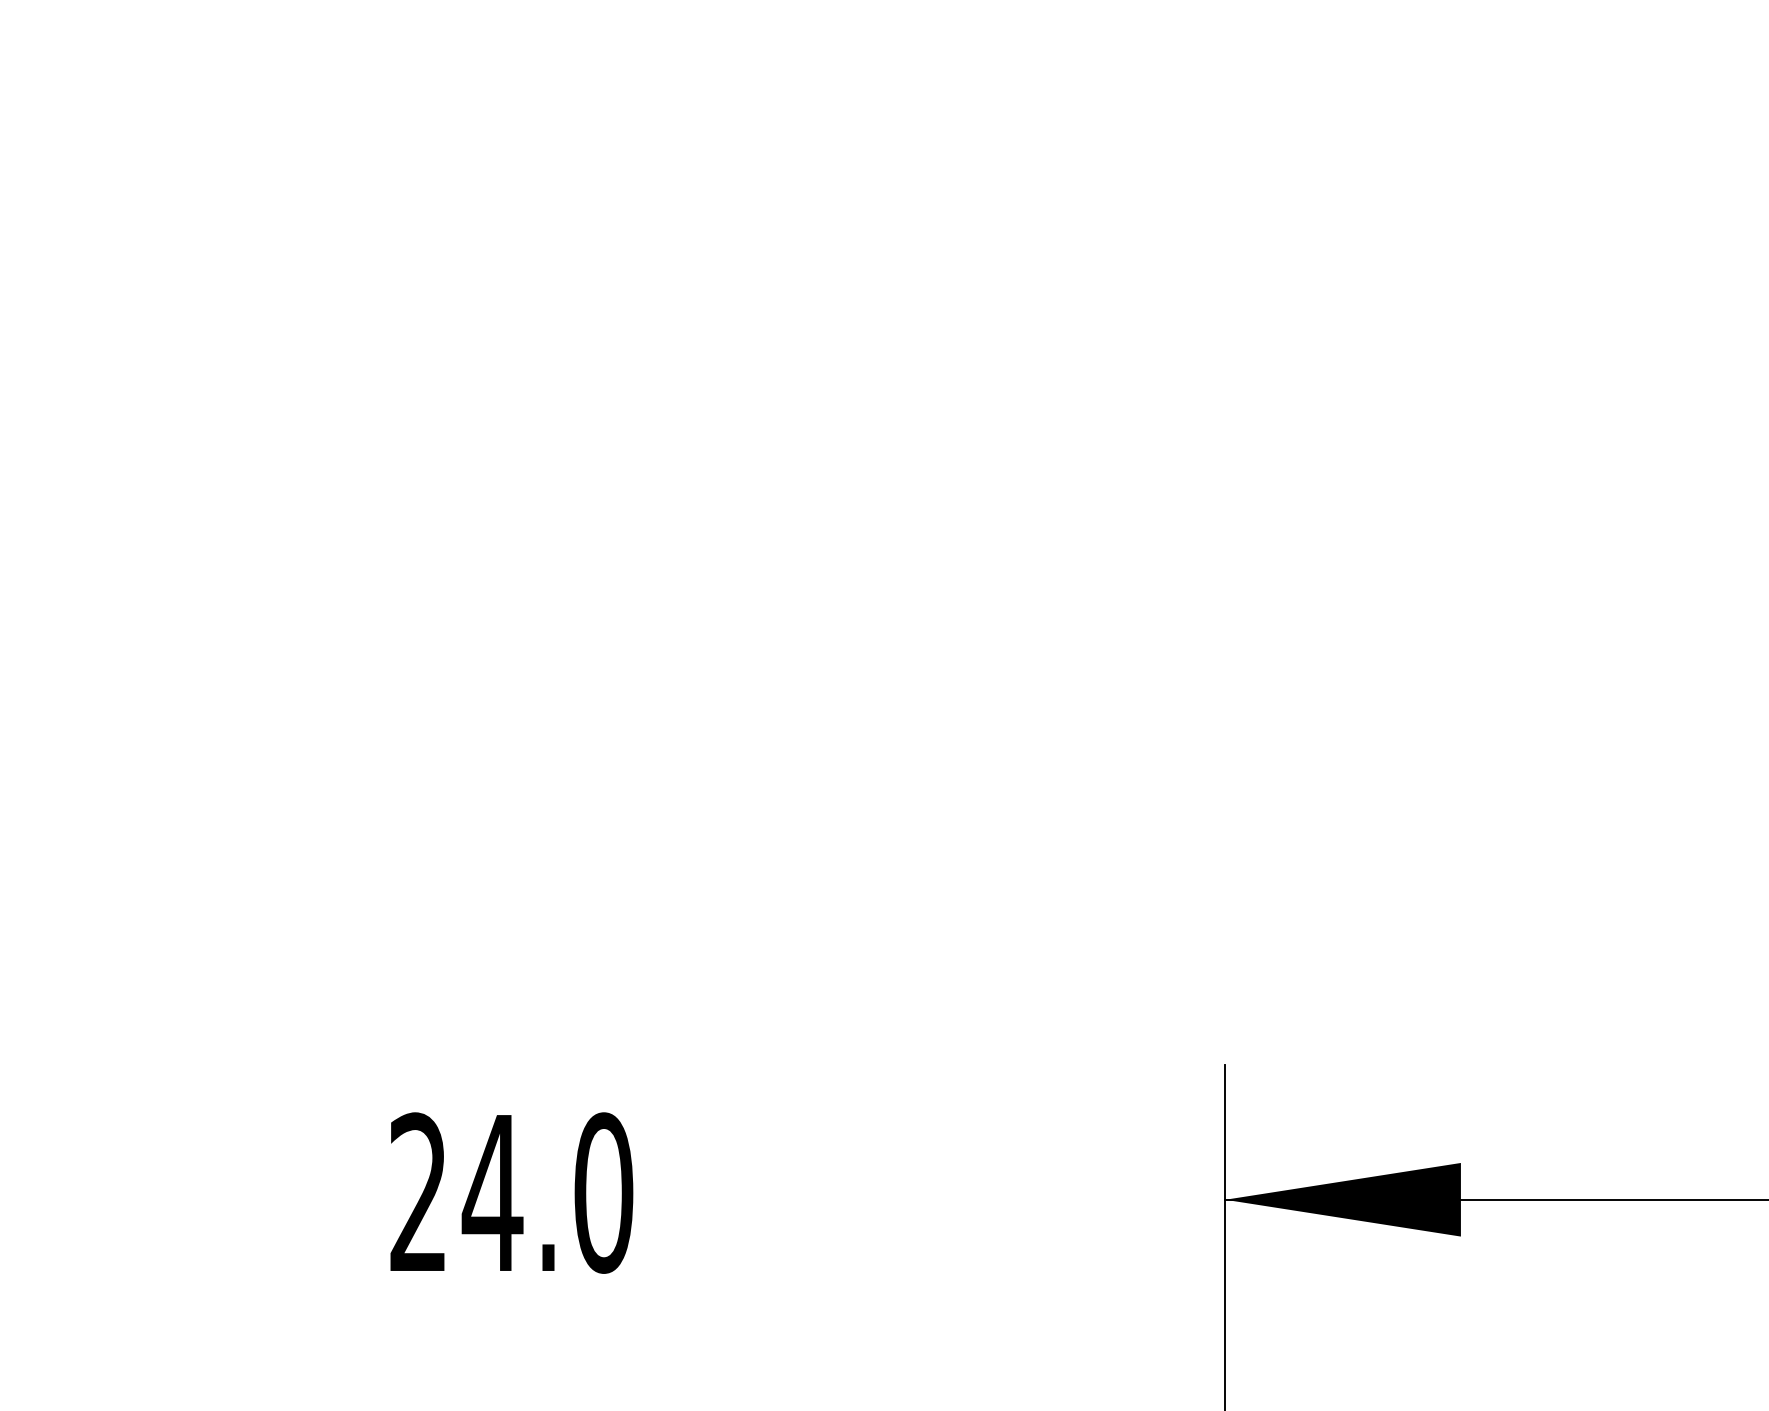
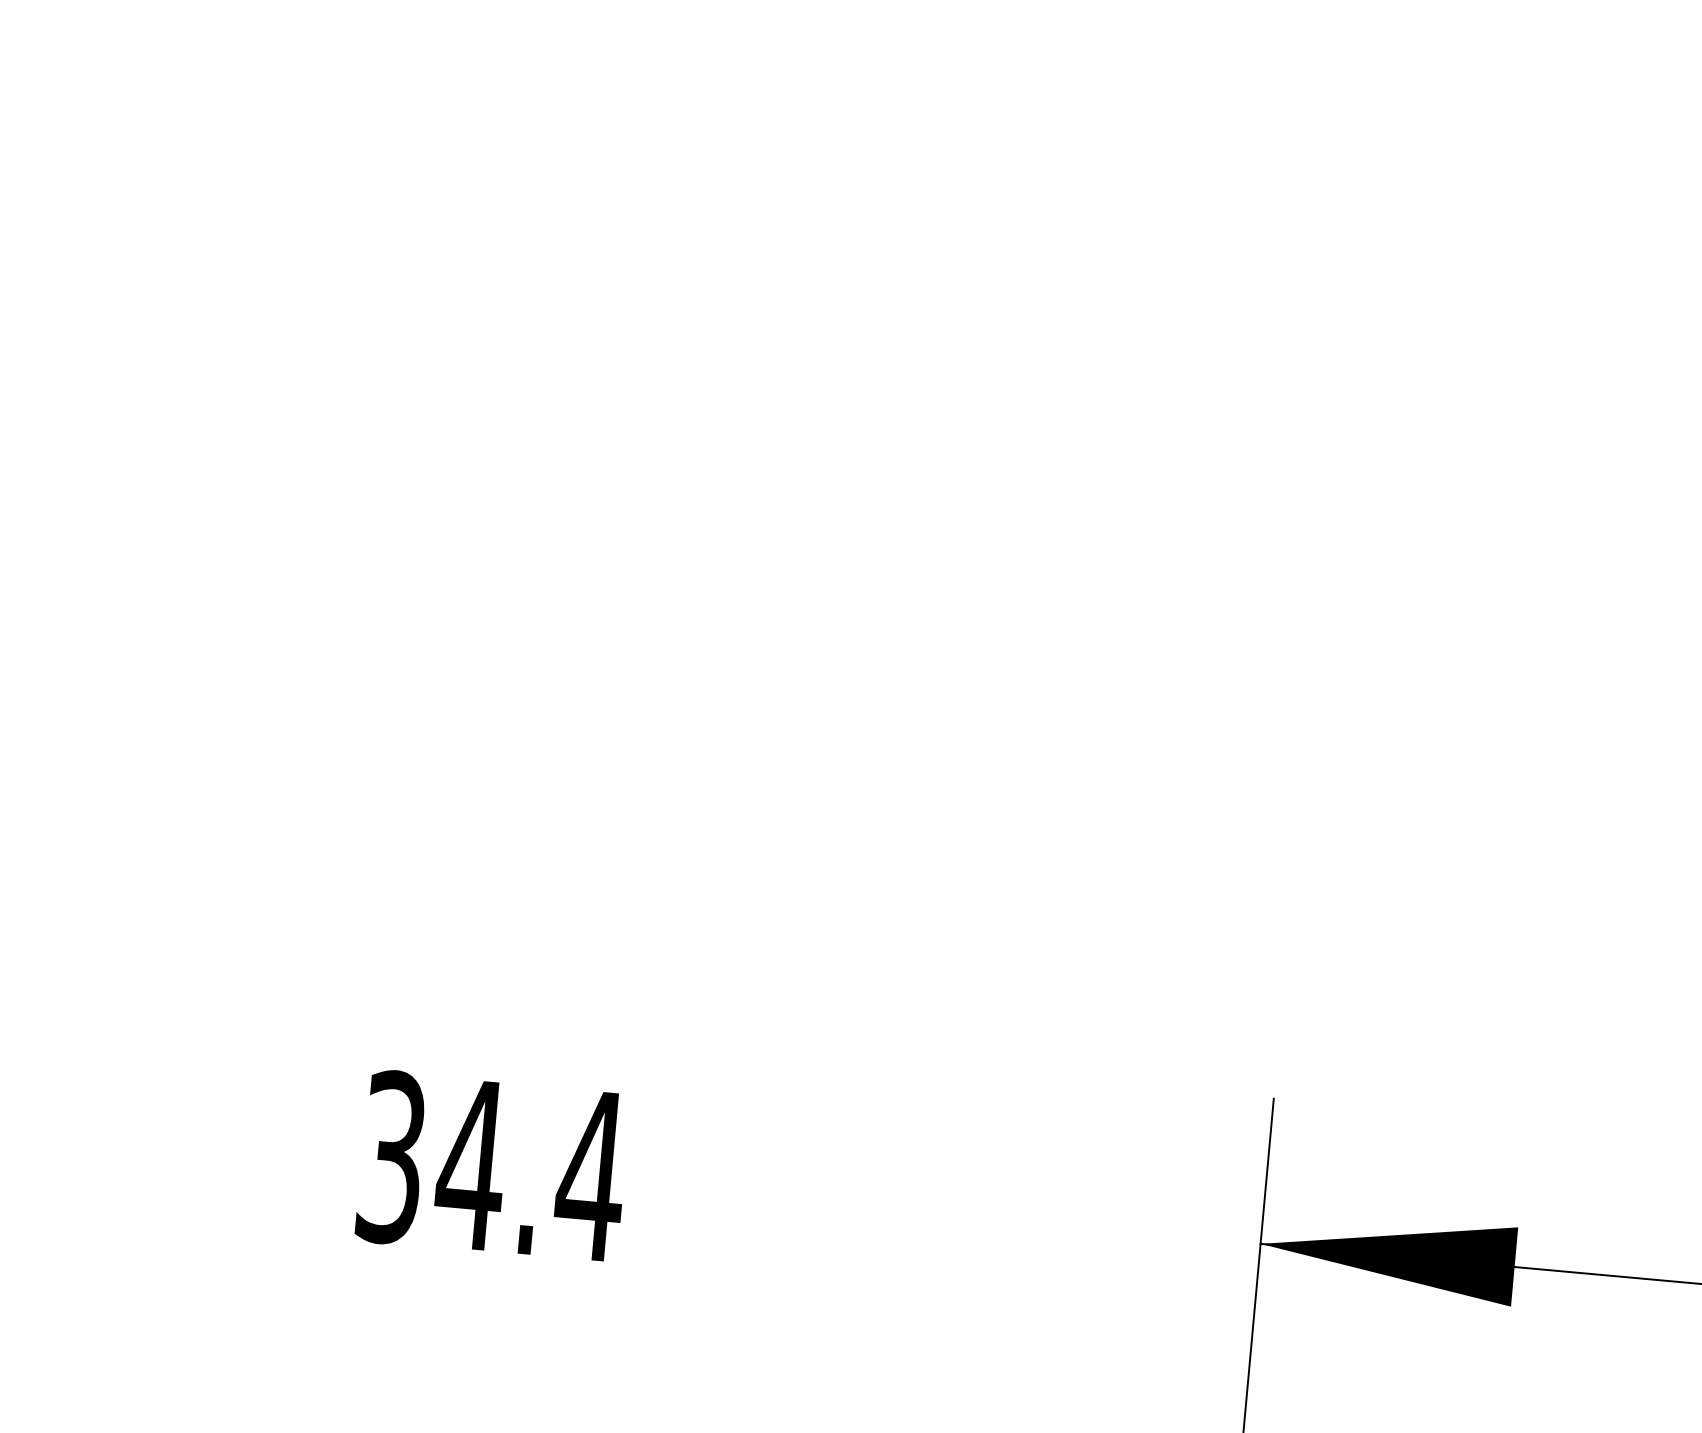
text: (512, 1192) -> (492, 1166), 24.0 -> 34.4

